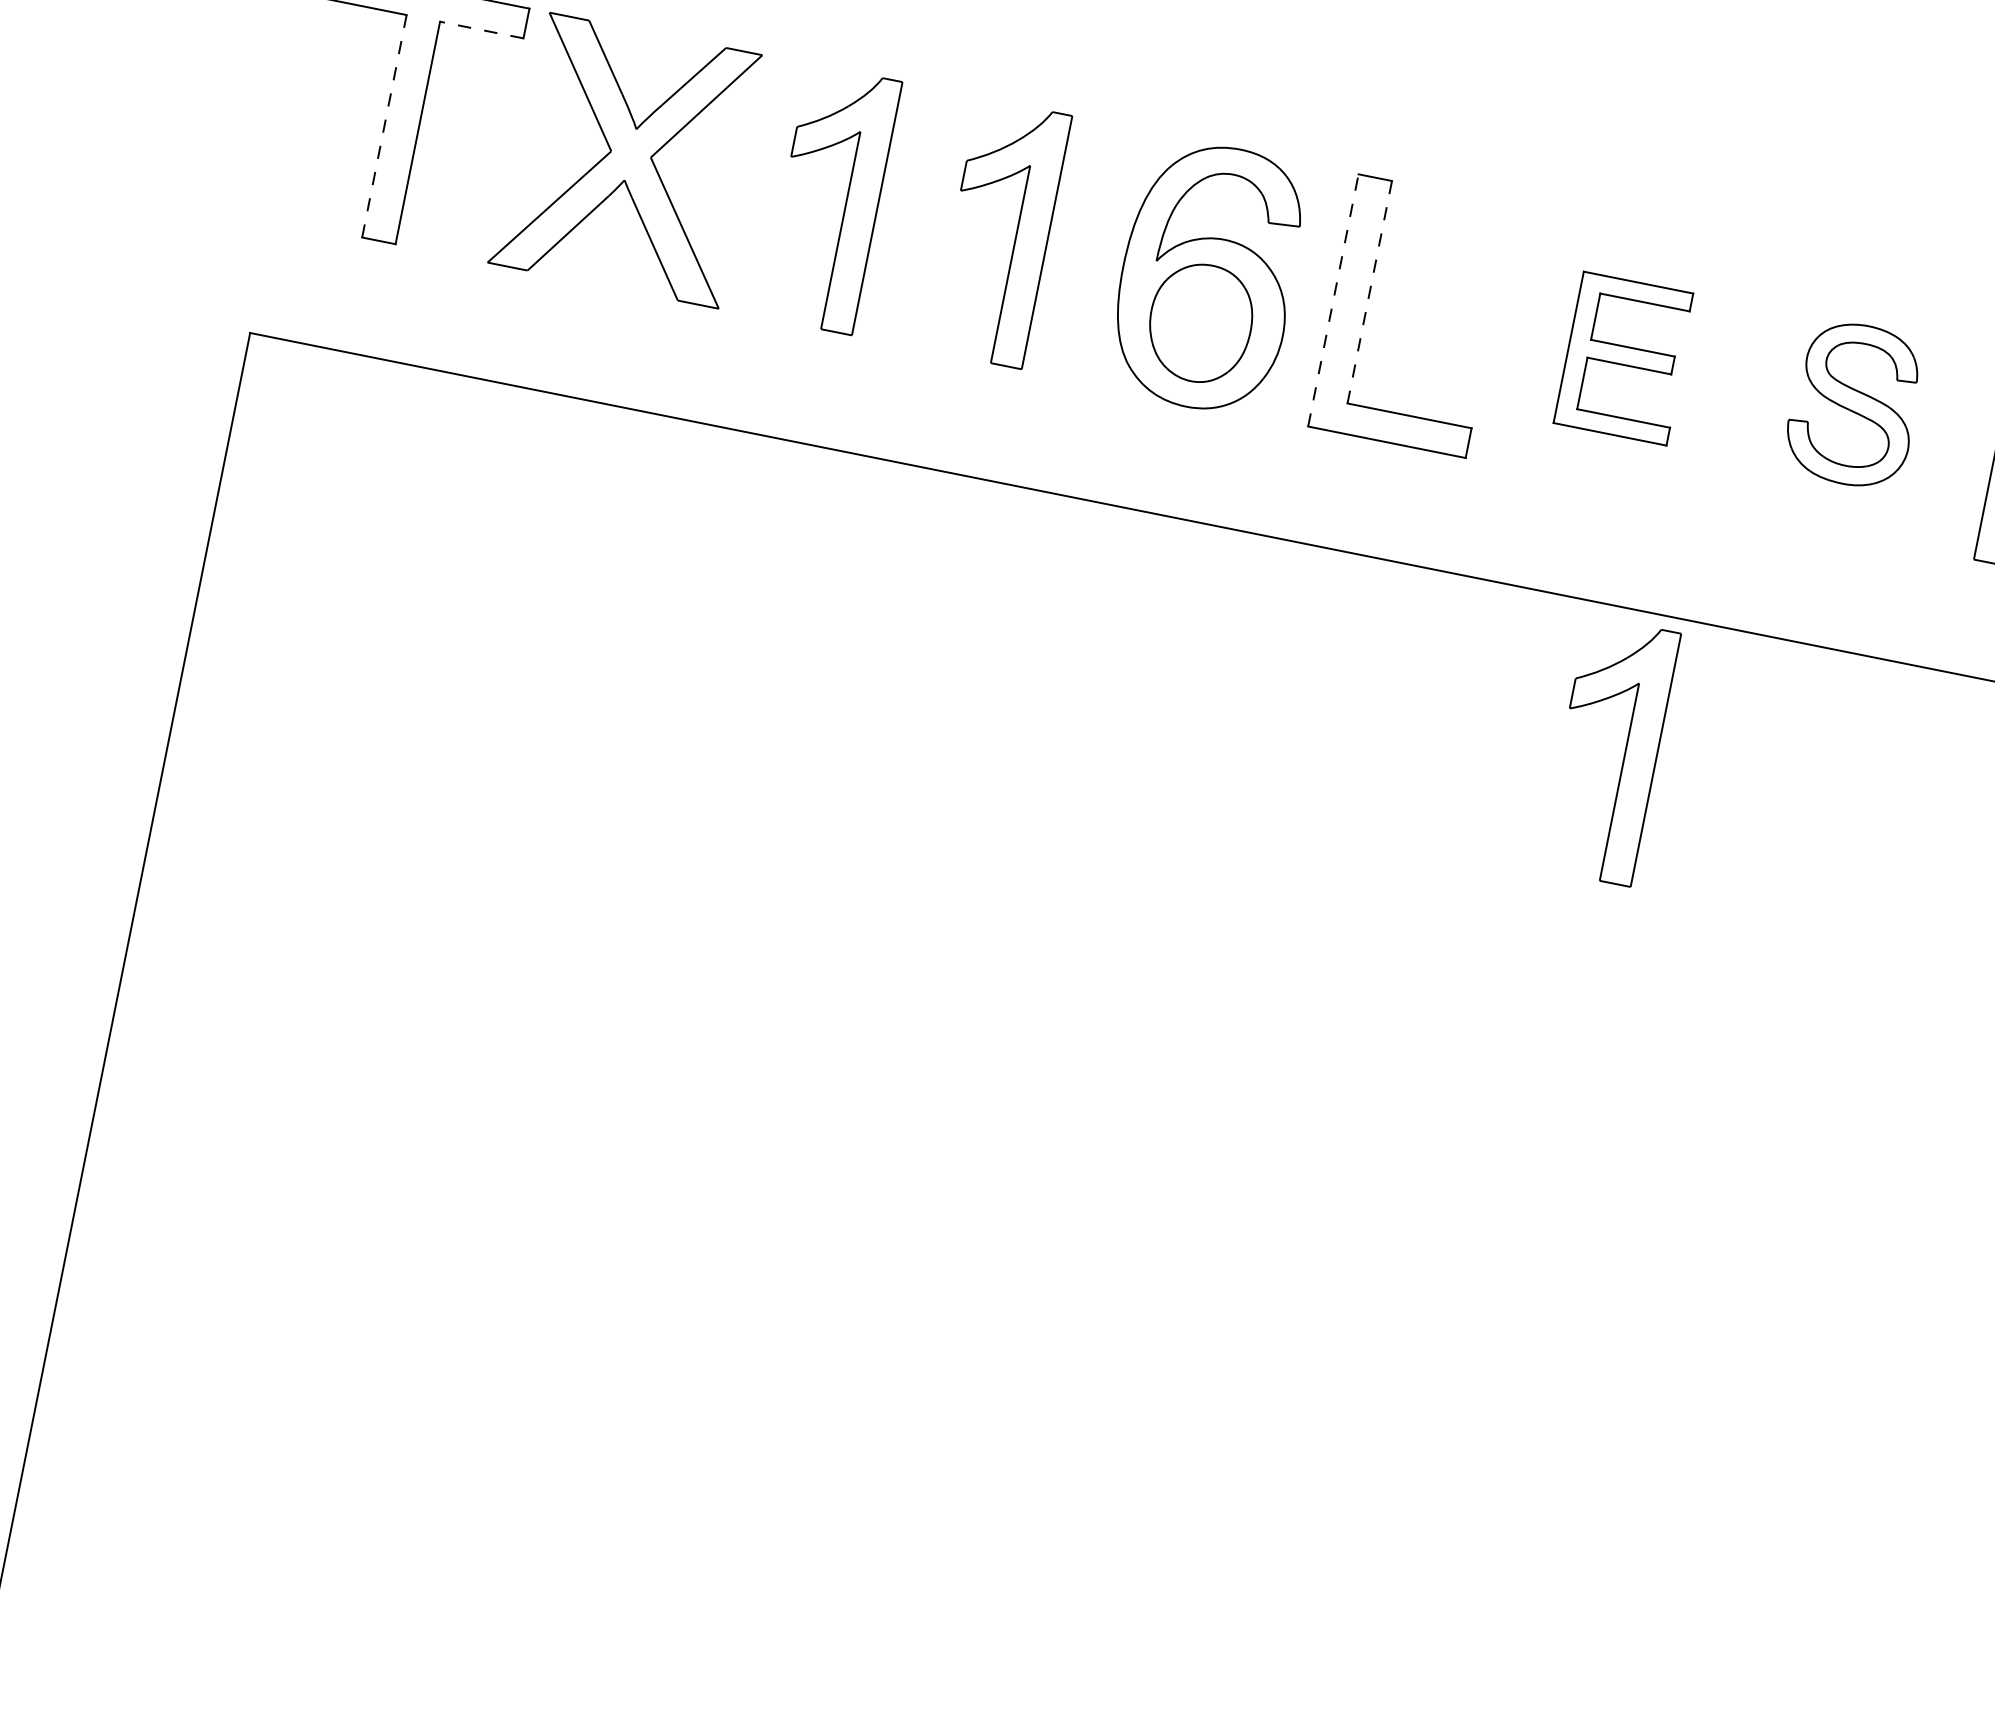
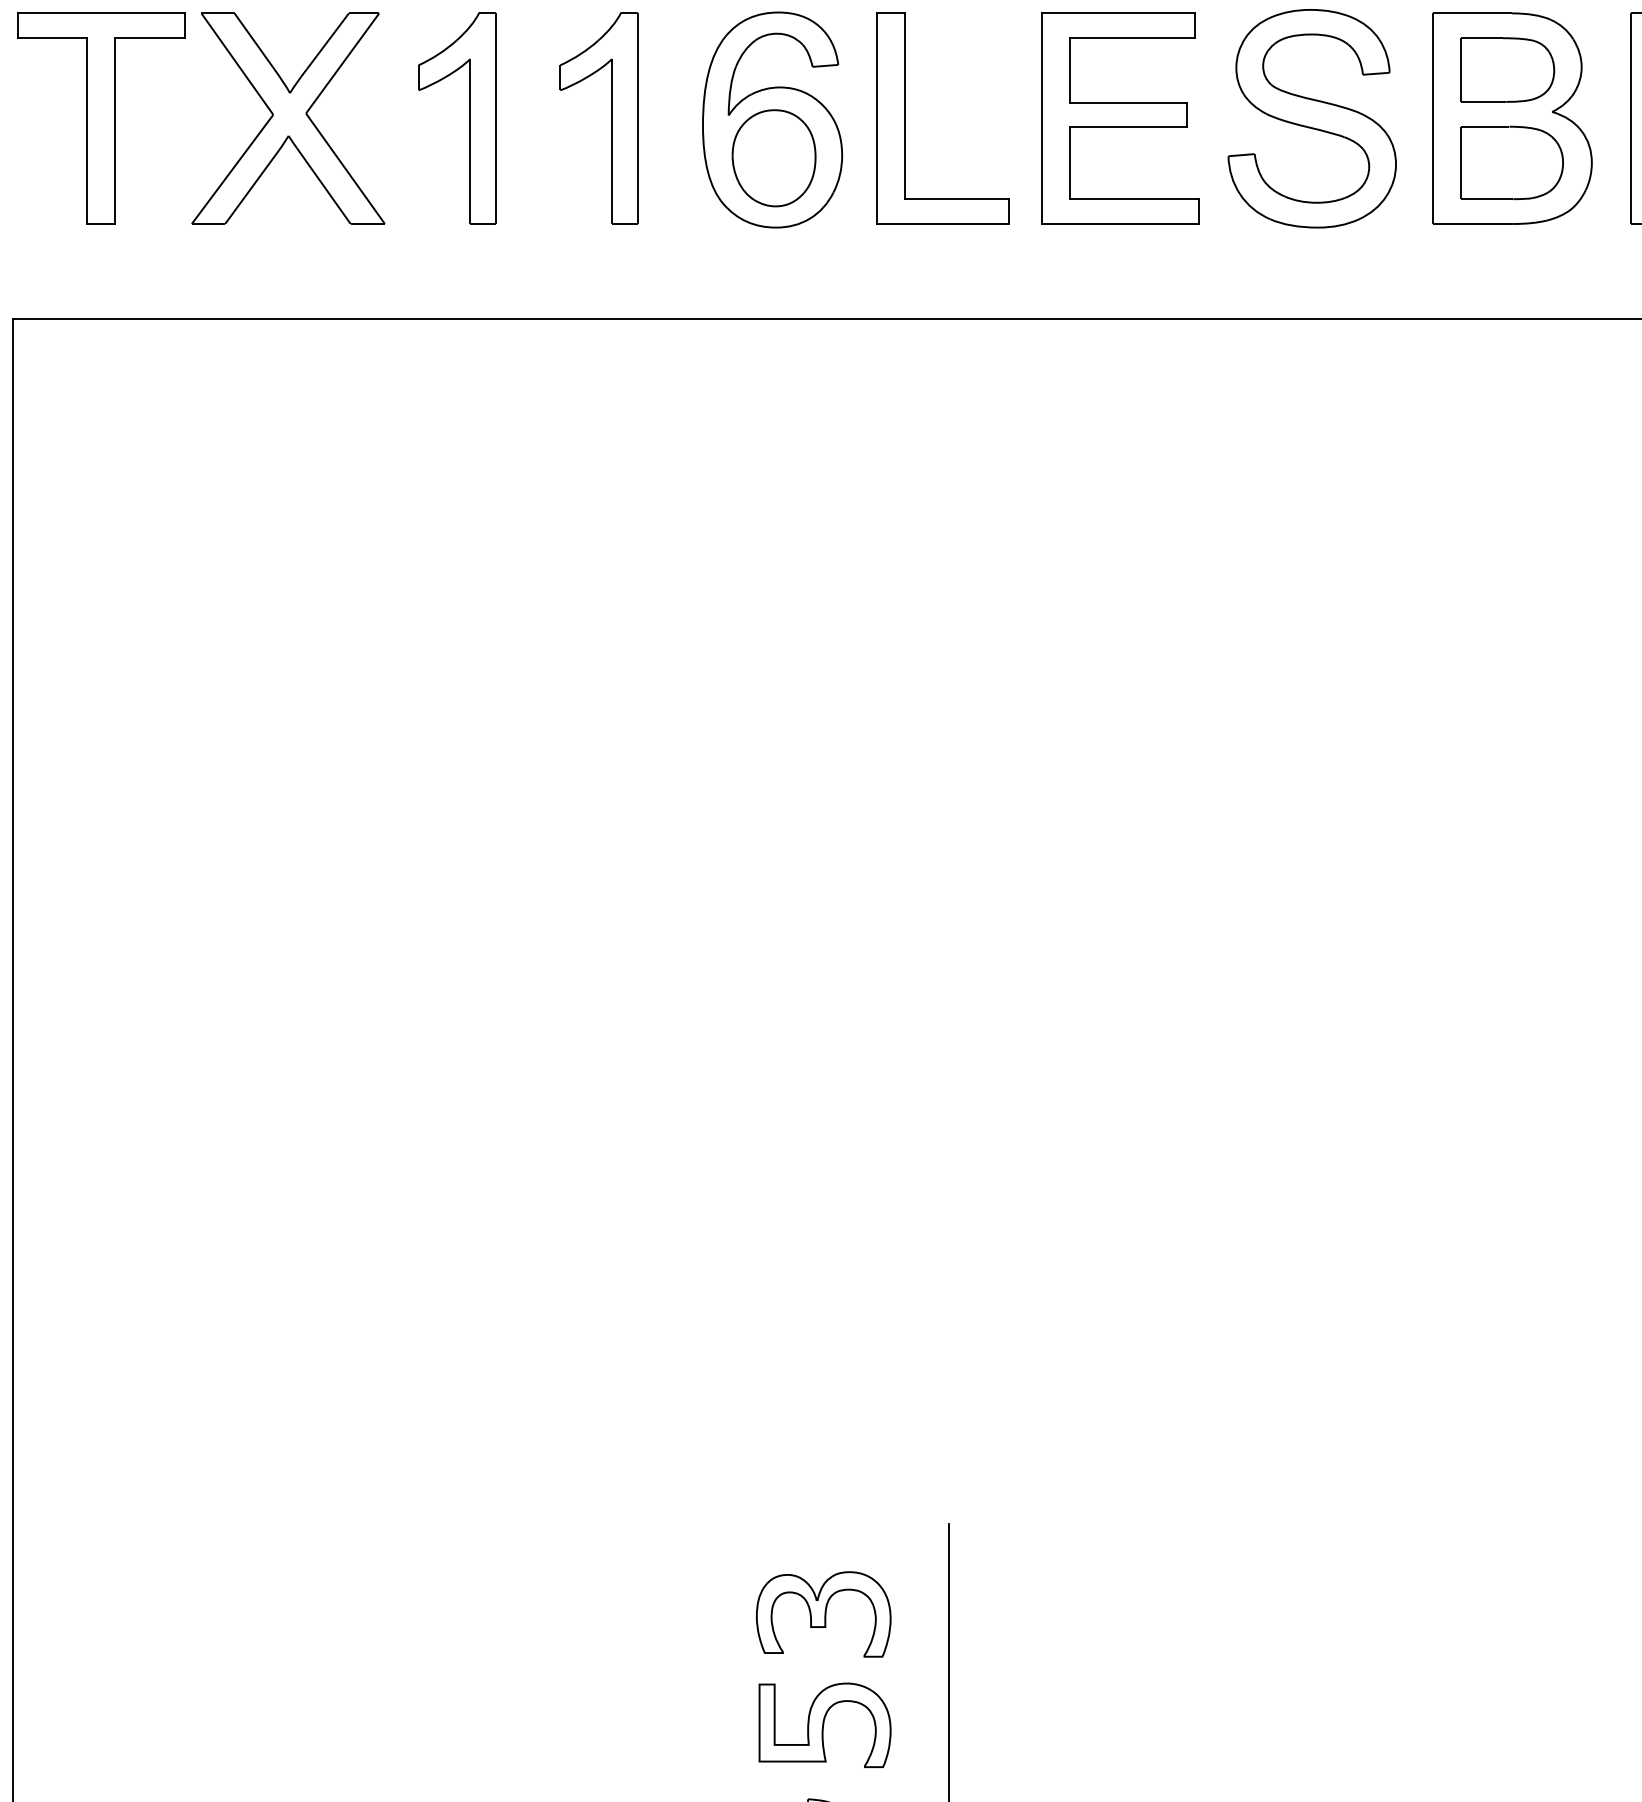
line: (481, 30) -> (149, 38), dashed -> solid
line: (384, 126) -> (87, 131), dashed -> solid
line: (1369, 292) -> (904, 106), dashed -> solid
line: (1333, 300) -> (877, 118), dashed -> solid
part: (1624, 358) -> (1120, 118), size x1.67
part: (1853, 404) -> (1311, 118), size x1.67
part: (1624, 754) -> (1183, 436), removed

